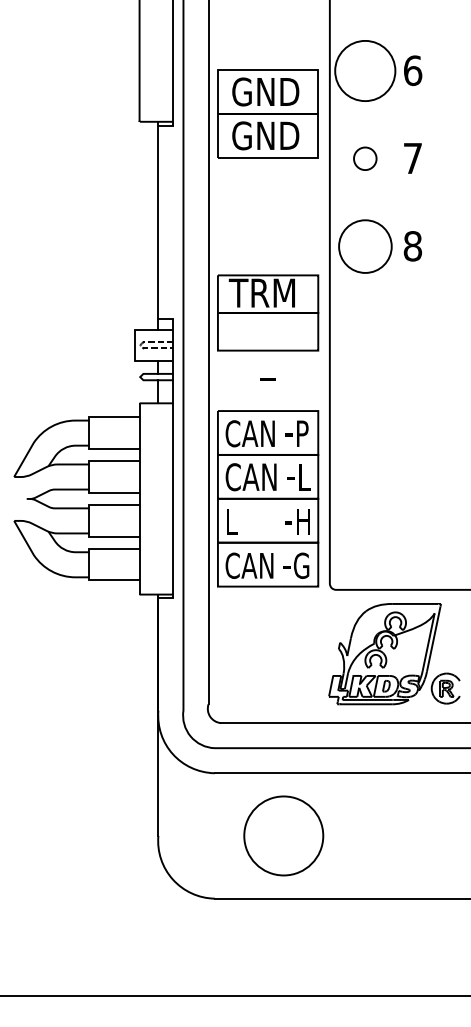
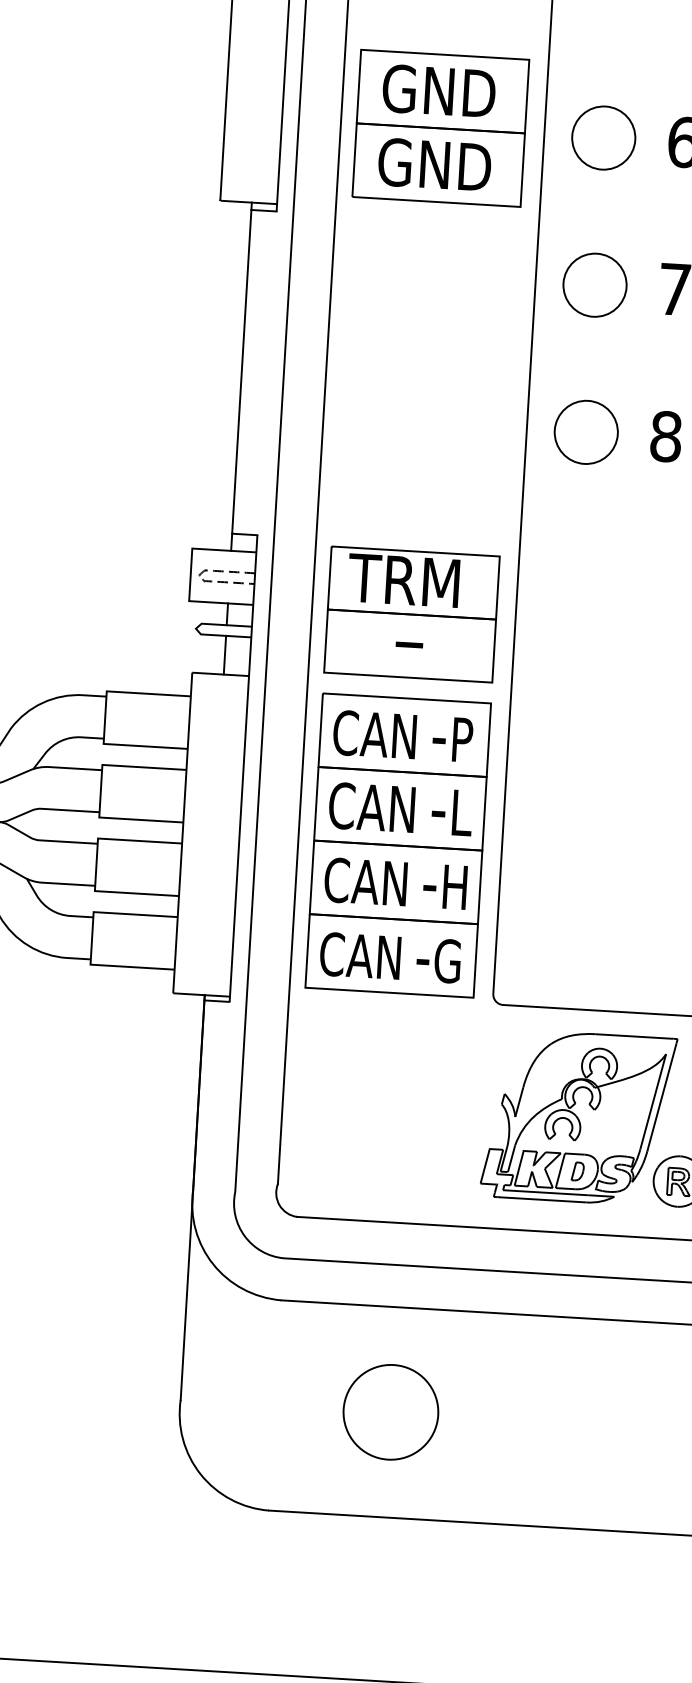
circle: (365, 70) -> (604, 137), size x0.62
part: (267, 113) -> (439, 127), moved
circle: (365, 158) -> (595, 284), size x1.67
circle: (364, 246) -> (584, 432), size x0.71
part: (268, 312) -> (412, 613), moved
text: (249, 521) -> (364, 881), L -> CAN
circle: (283, 835) -> (390, 1411), size x0.71

